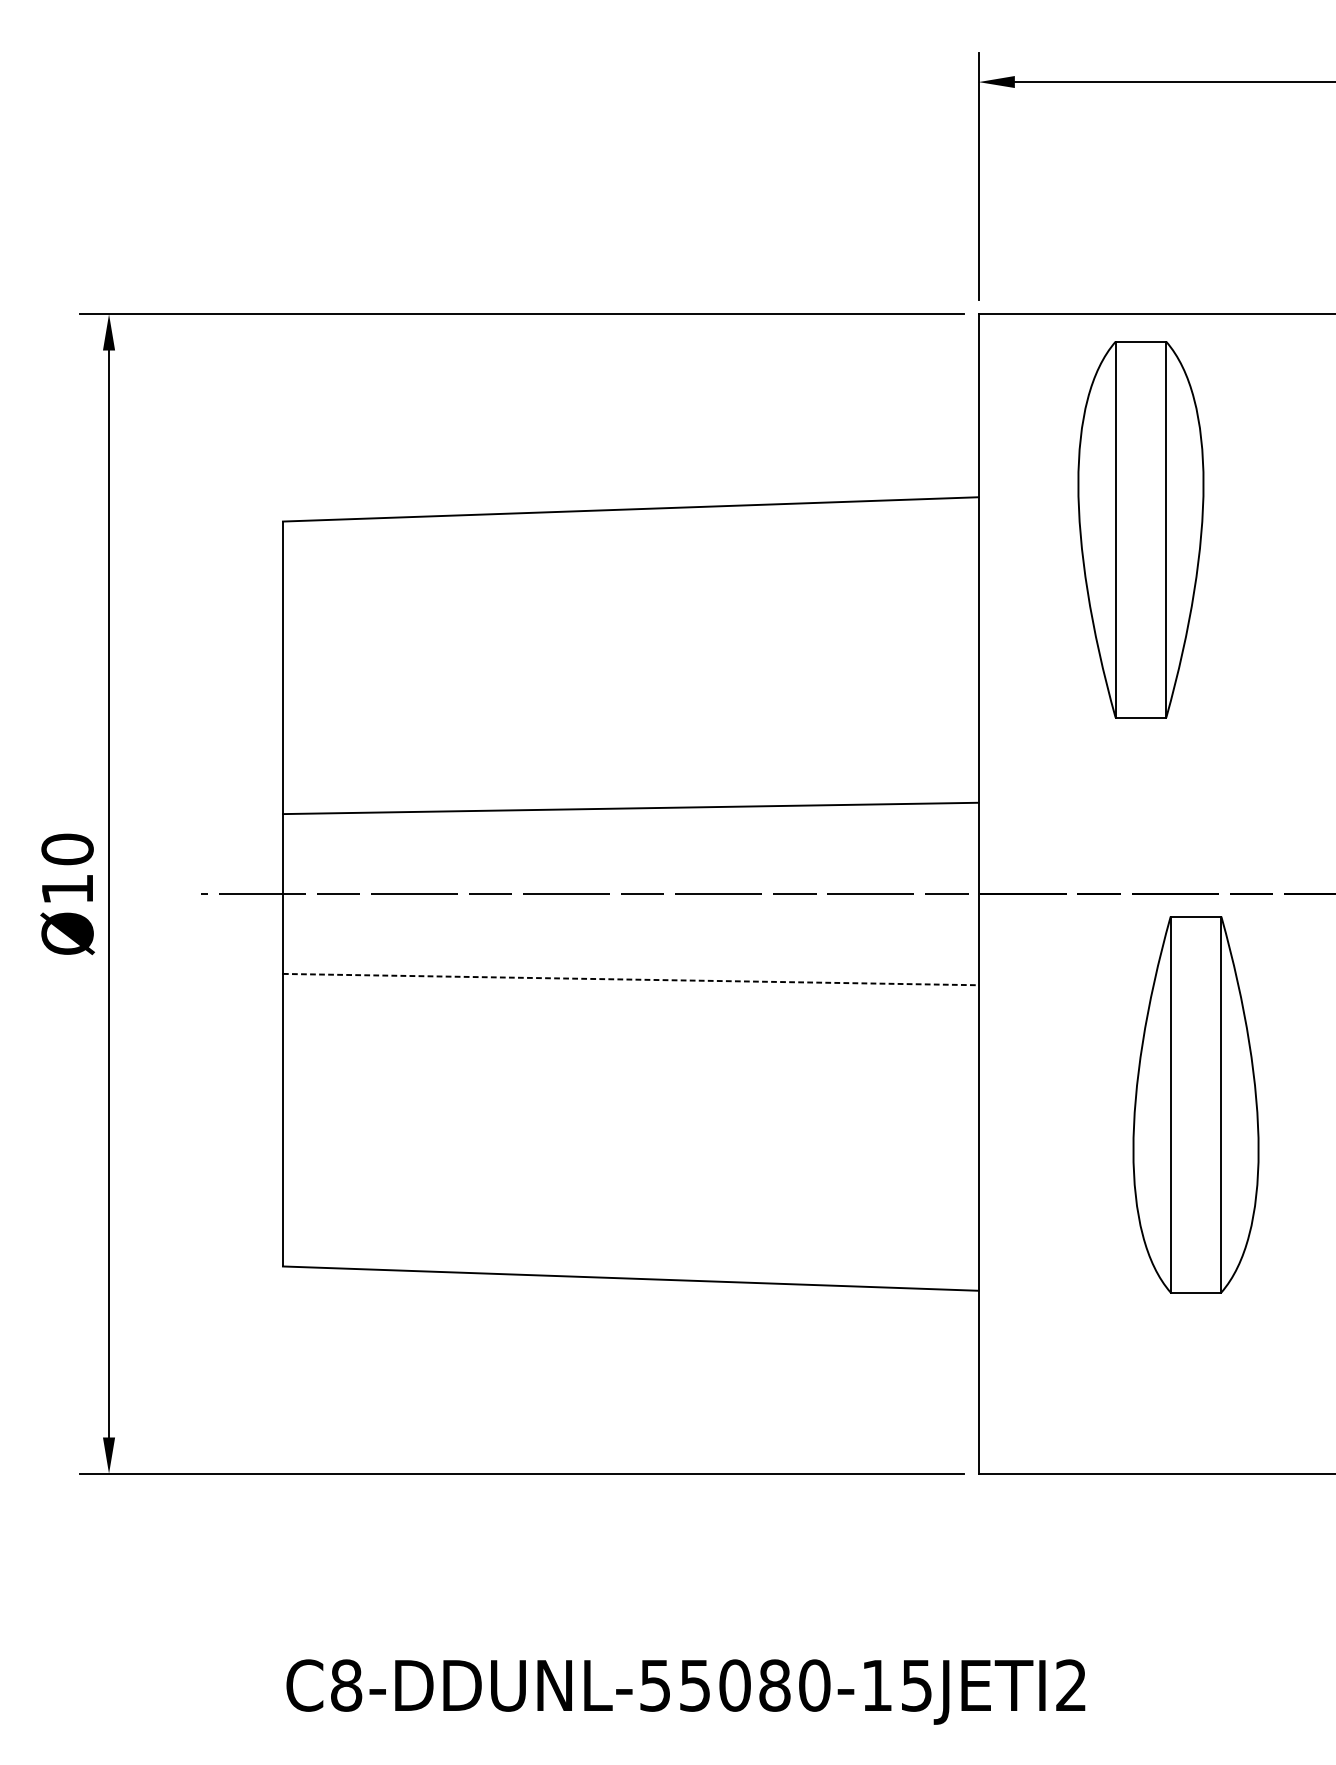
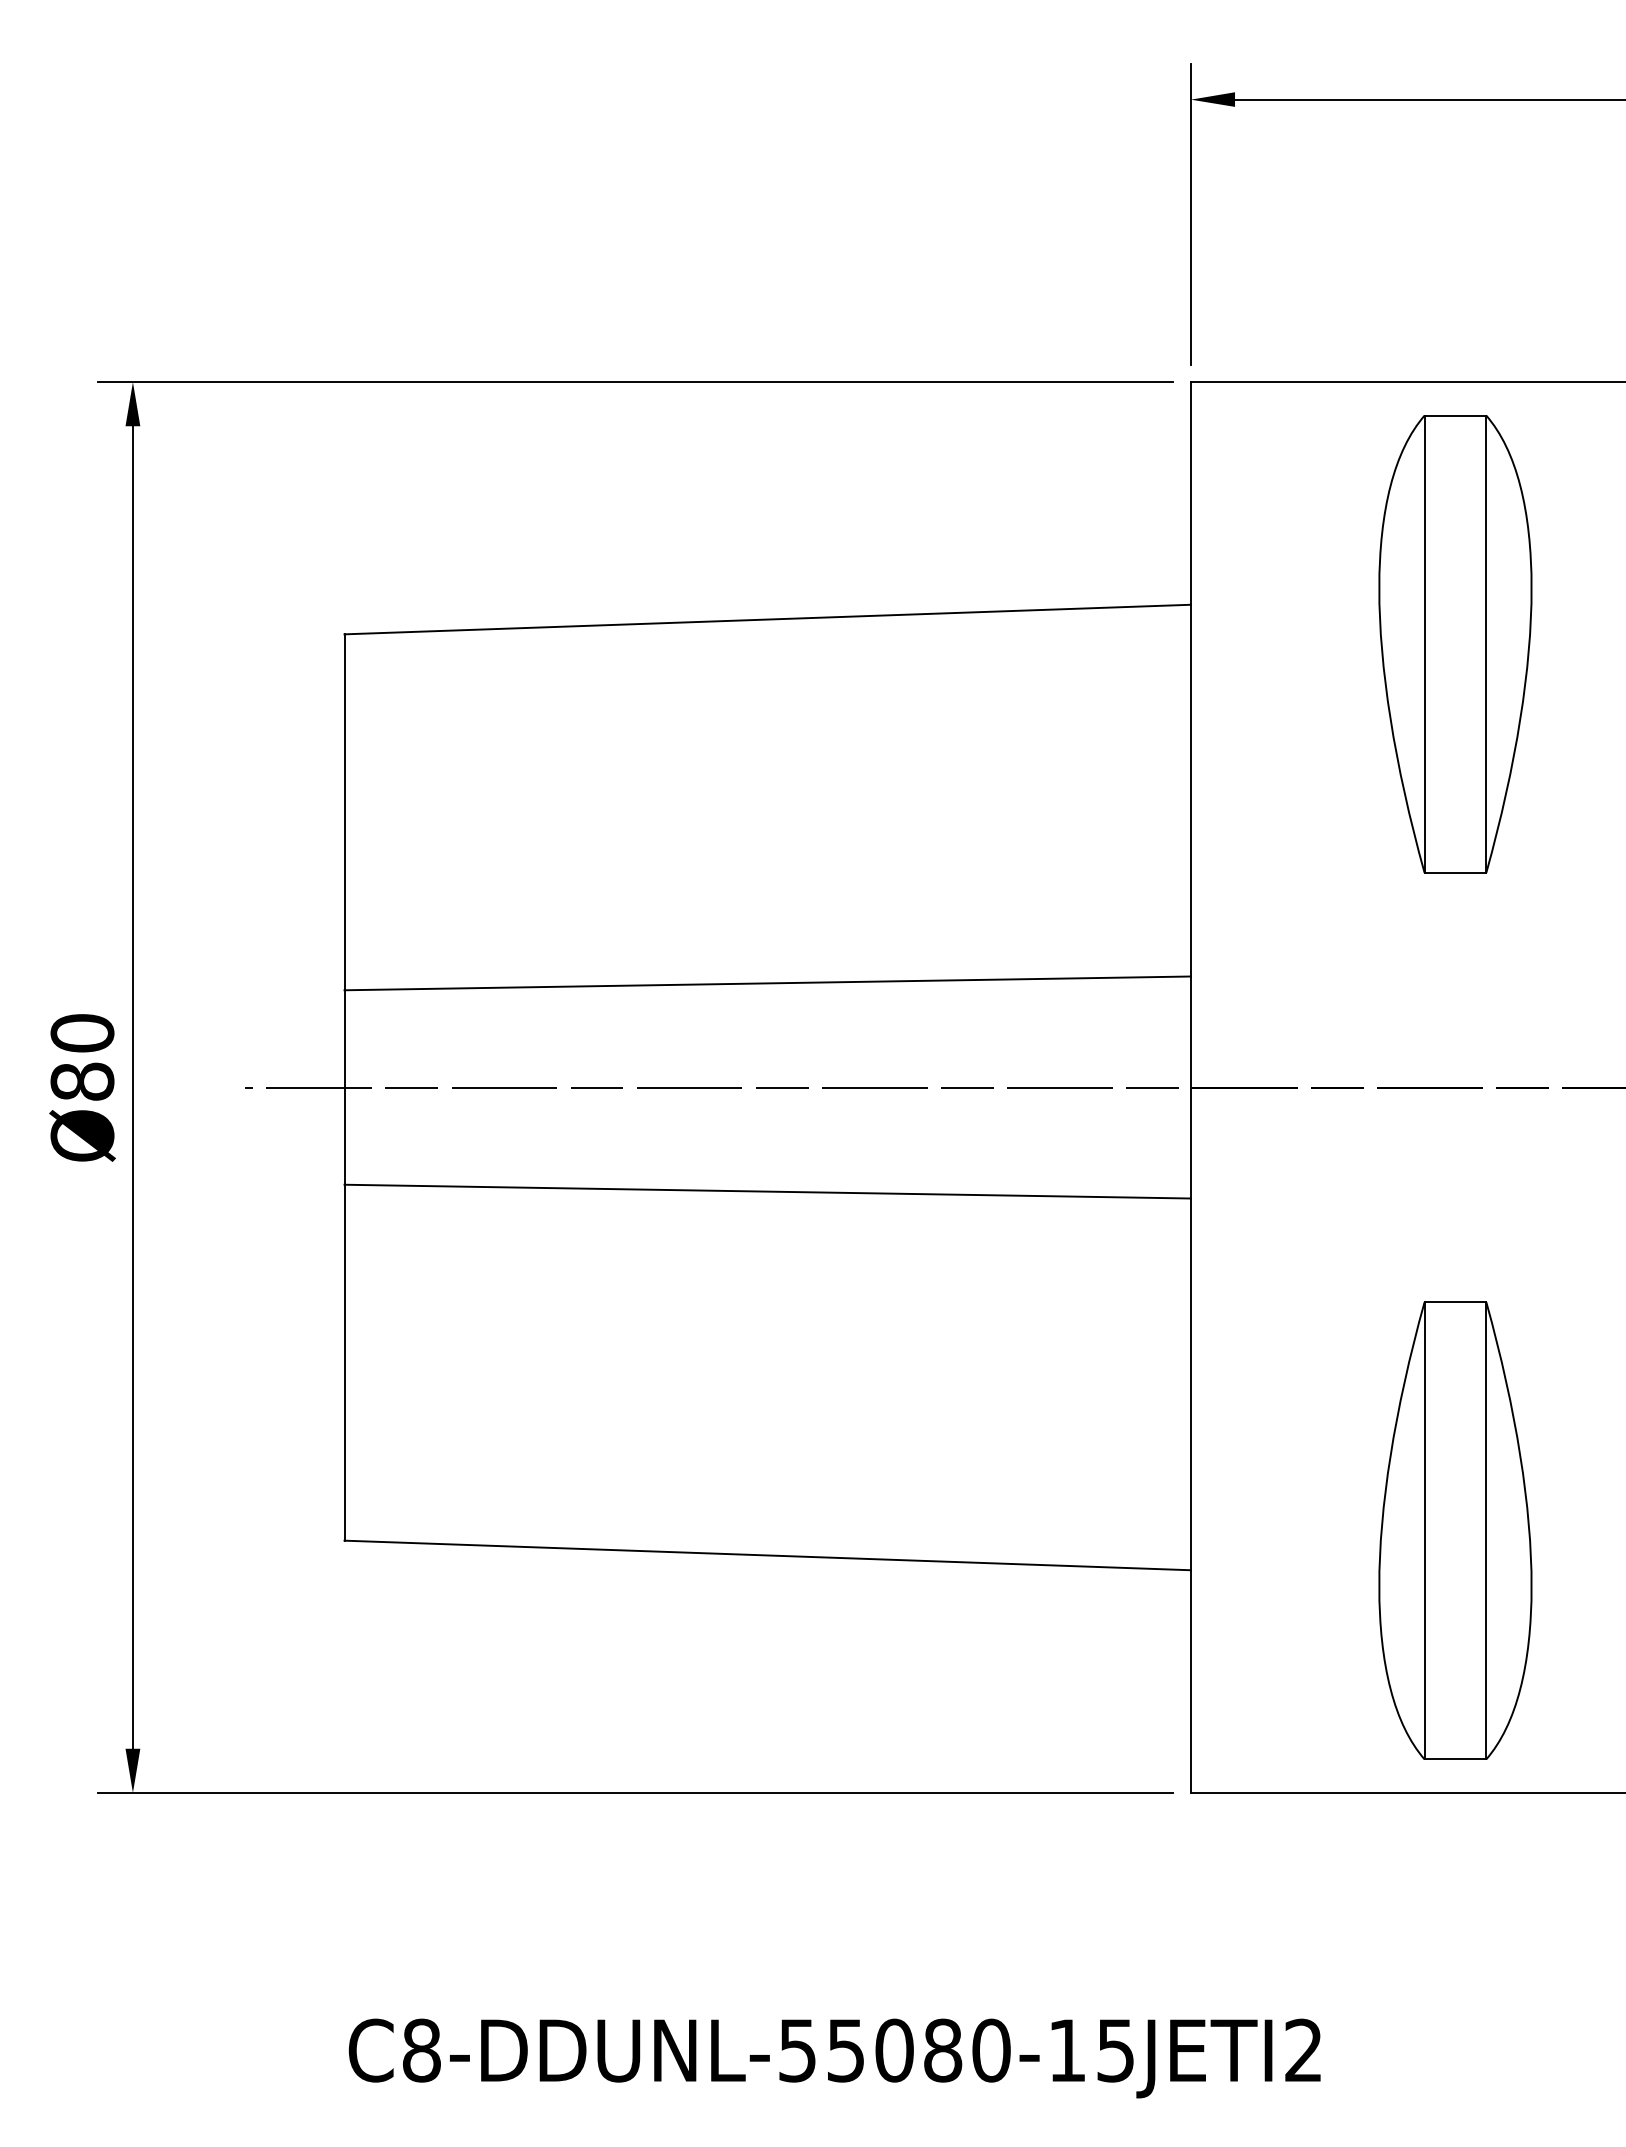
part: (1141, 529) -> (1455, 644), moved
text: (67, 889) -> (82, 1081), Ø10 -> Ø80
line: (631, 979) -> (768, 1191), dashed -> solid
part: (1196, 1104) -> (1455, 1530), moved

